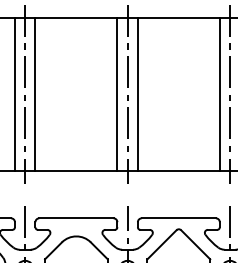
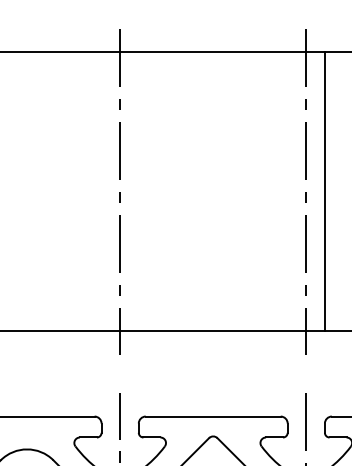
line: (117, 94) -> (101, 191), removed
line: (137, 94) -> (138, 191), removed
line: (219, 94) -> (287, 191), removed

